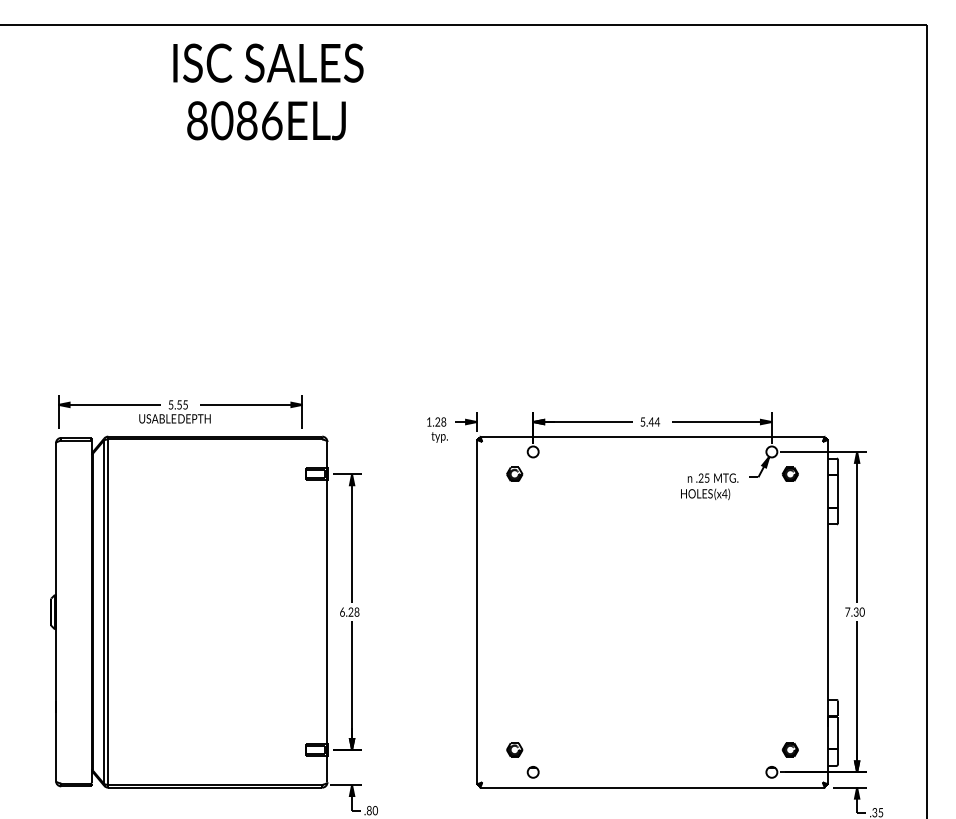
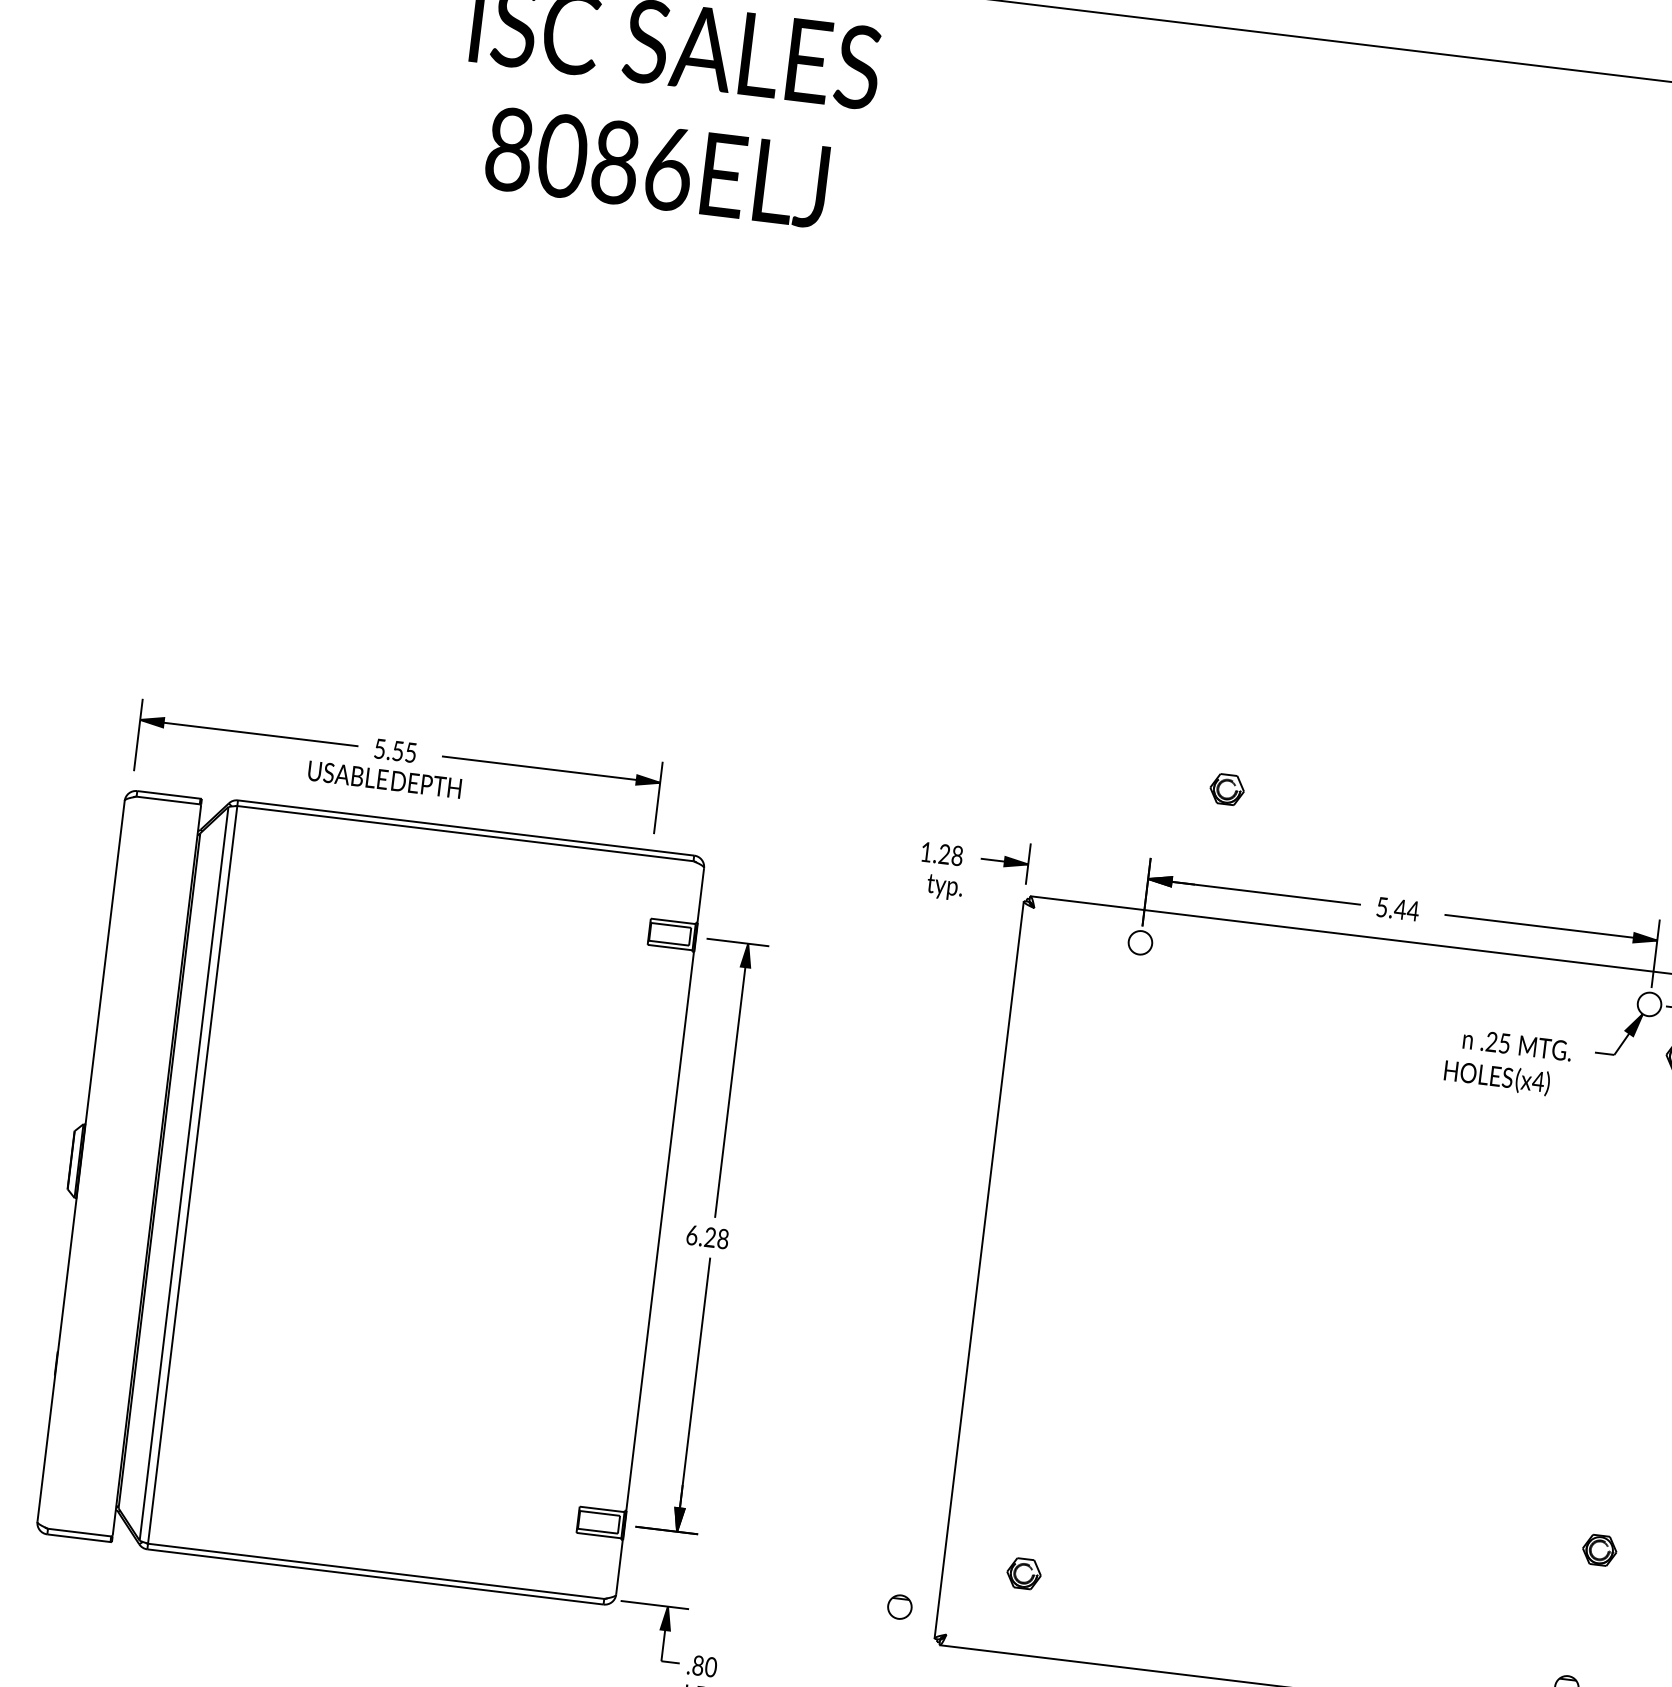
part: (514, 473) -> (1226, 787), moved
part: (789, 749) -> (1597, 1549), moved
part: (532, 772) -> (898, 1607), moved

